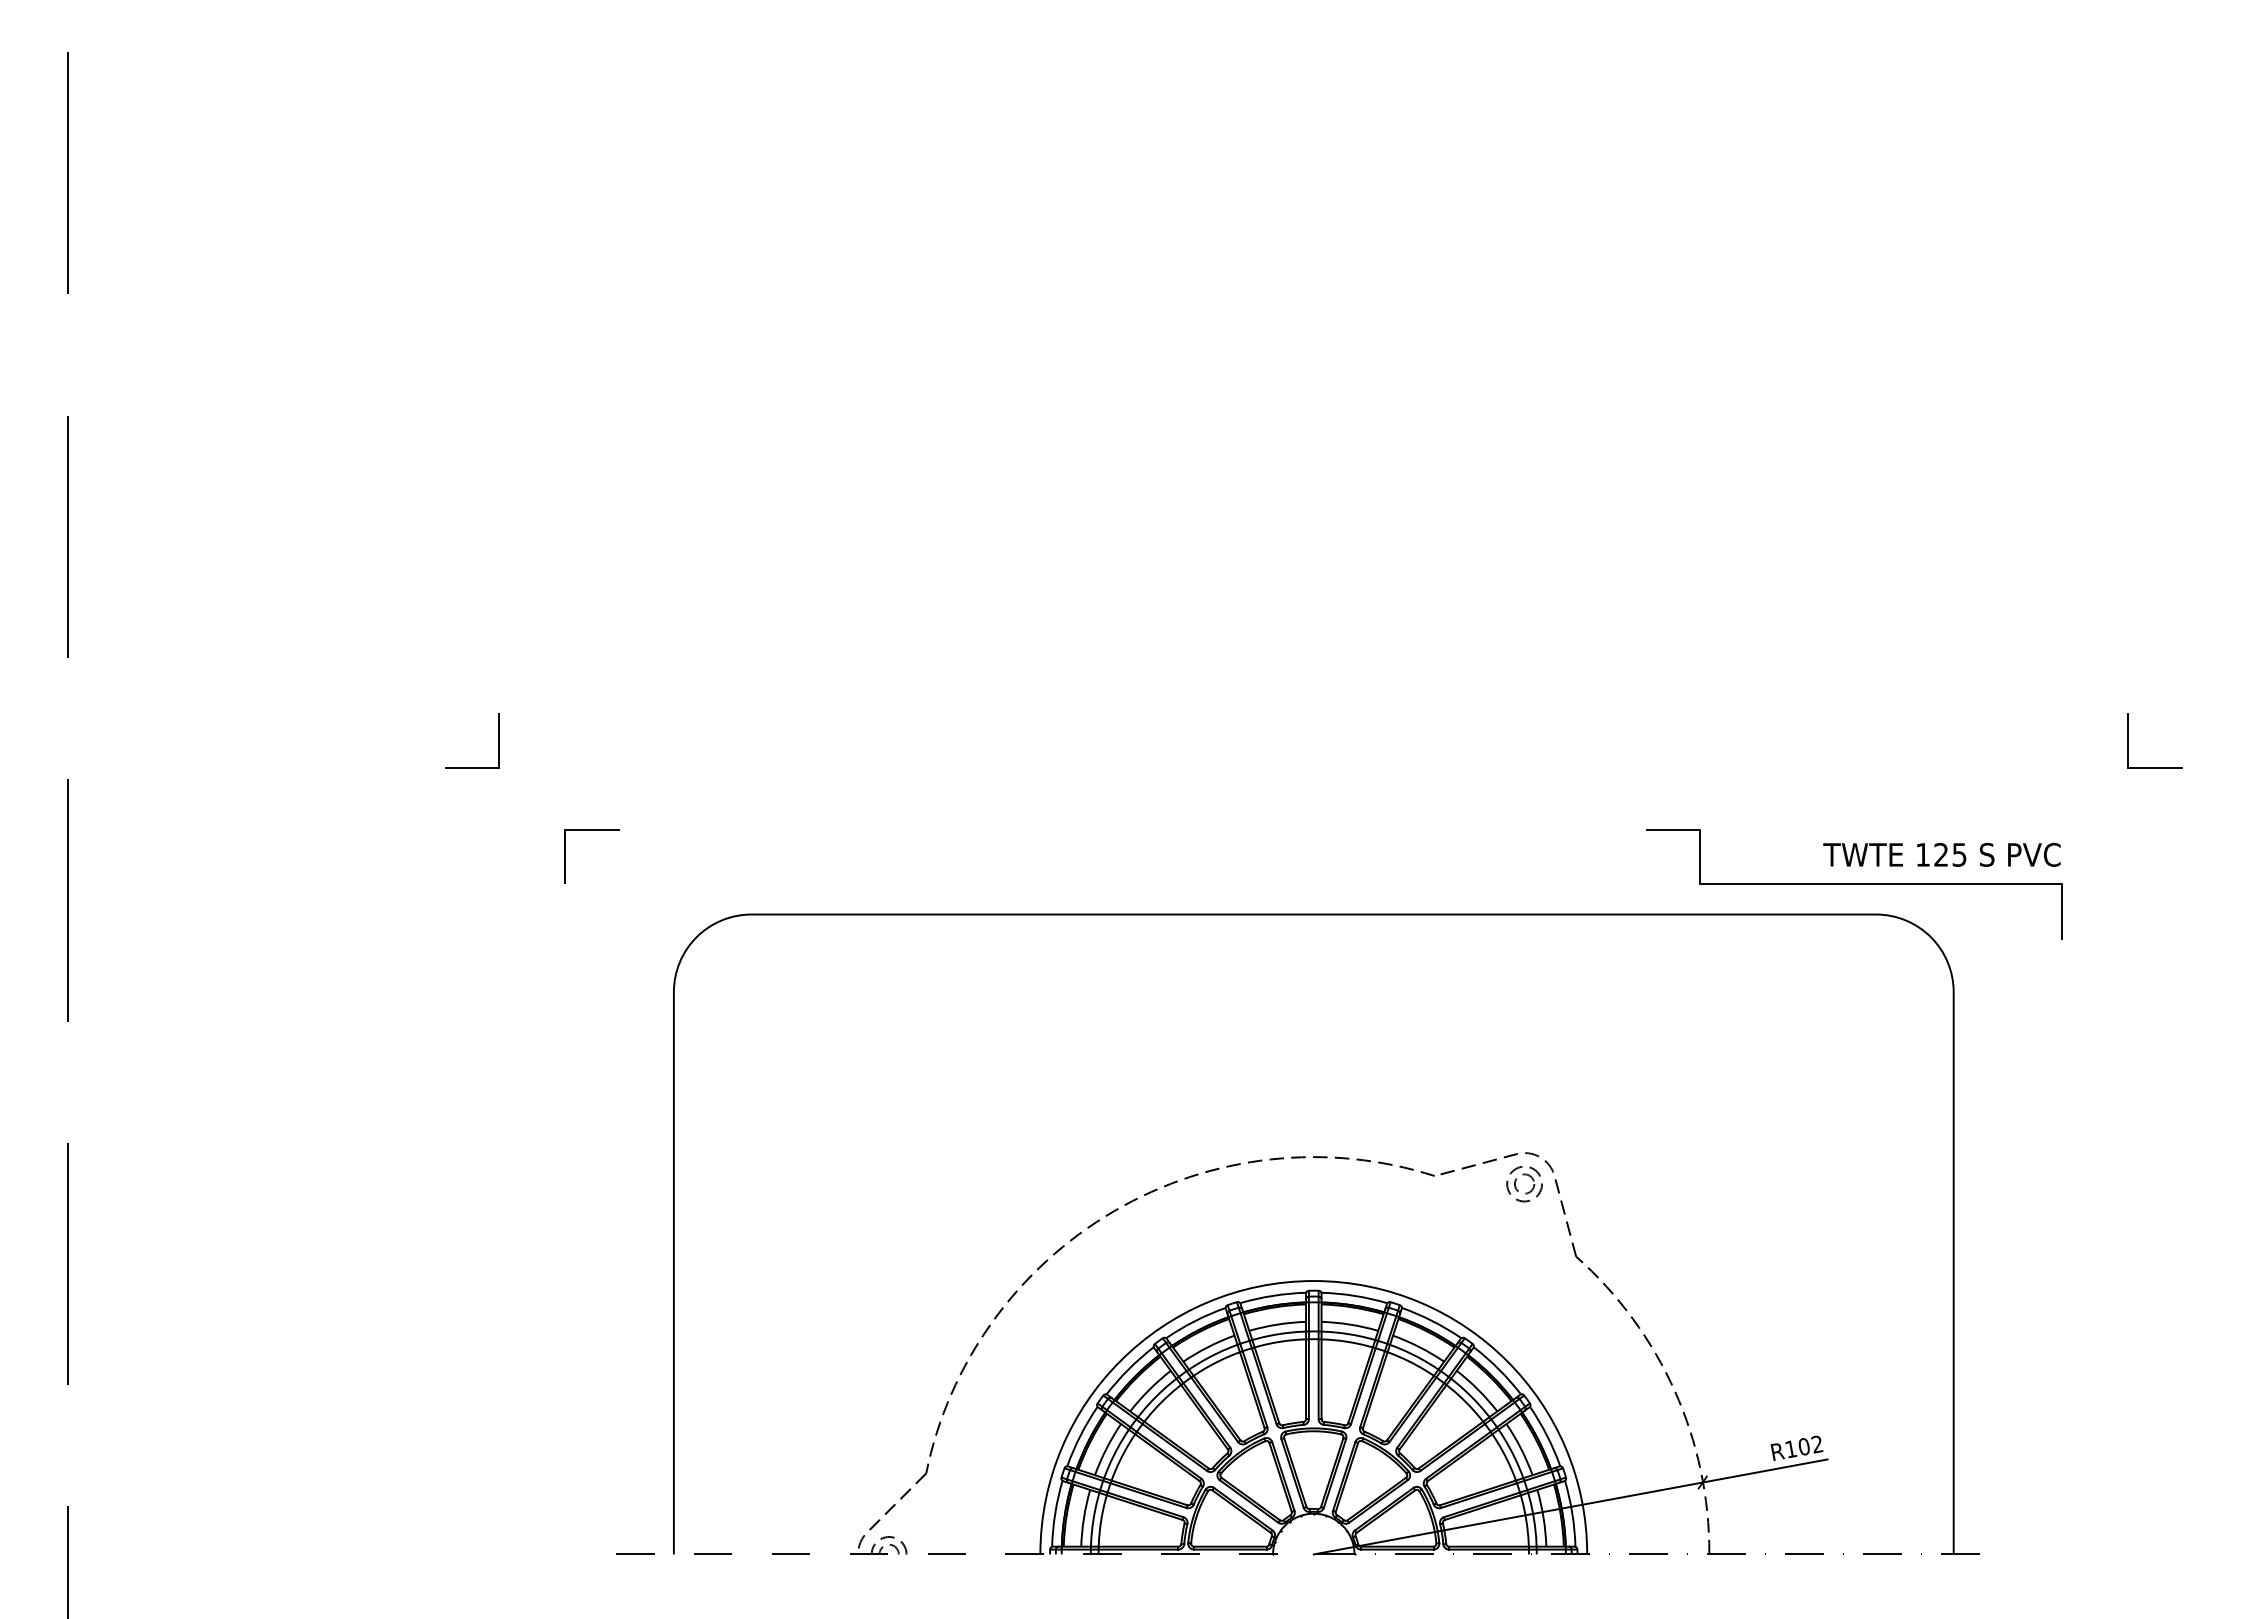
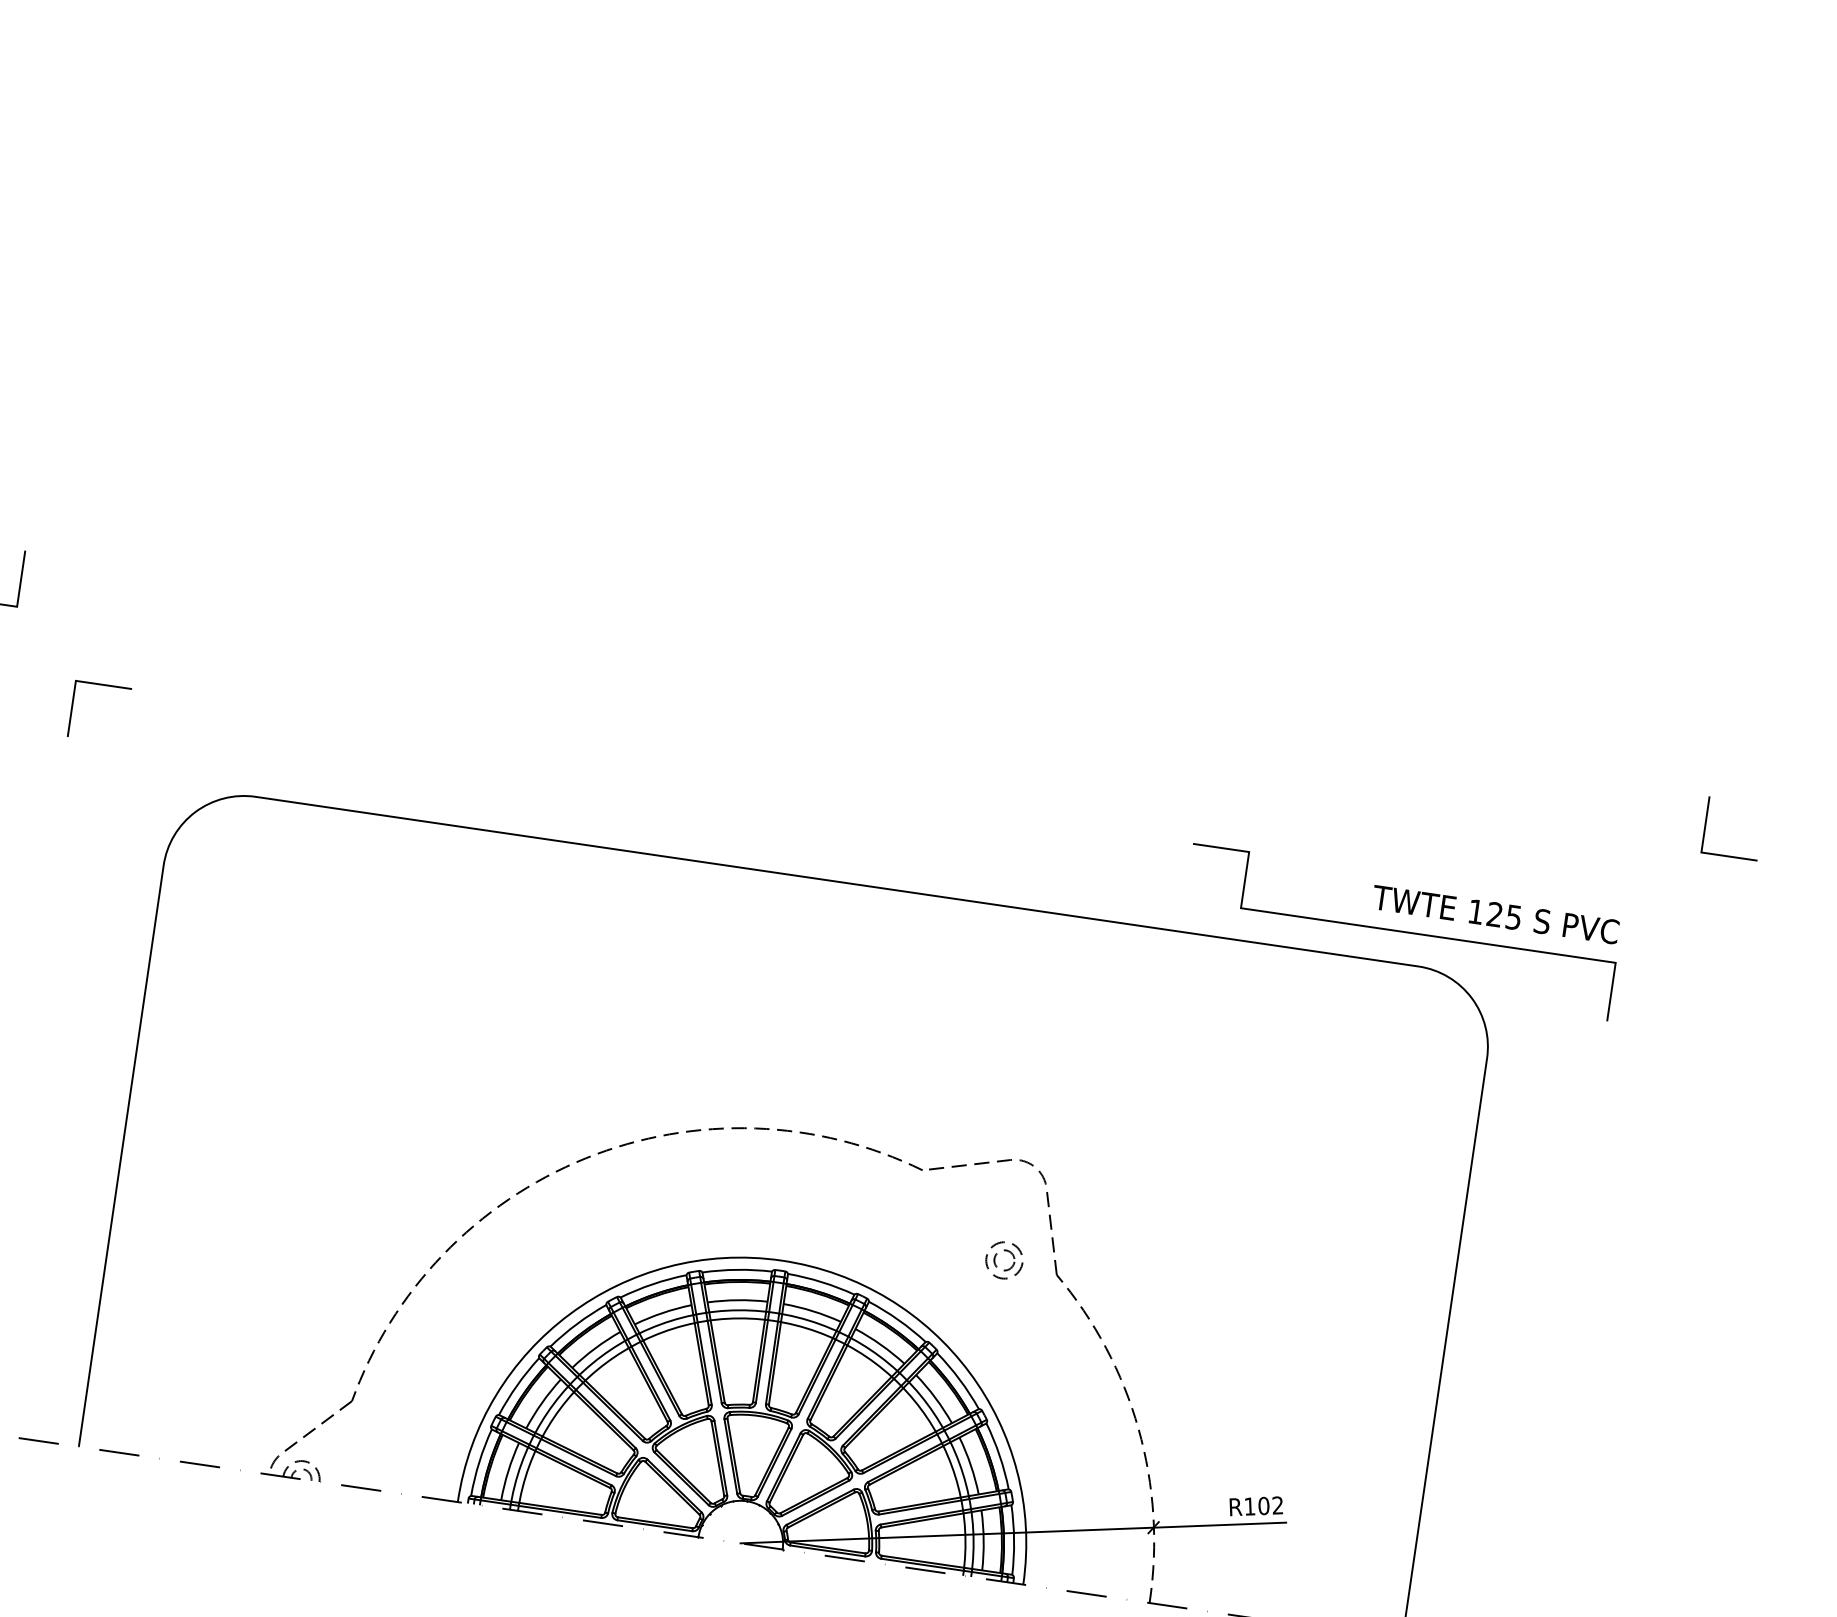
part: (1517, 1188) -> (996, 1263), moved

